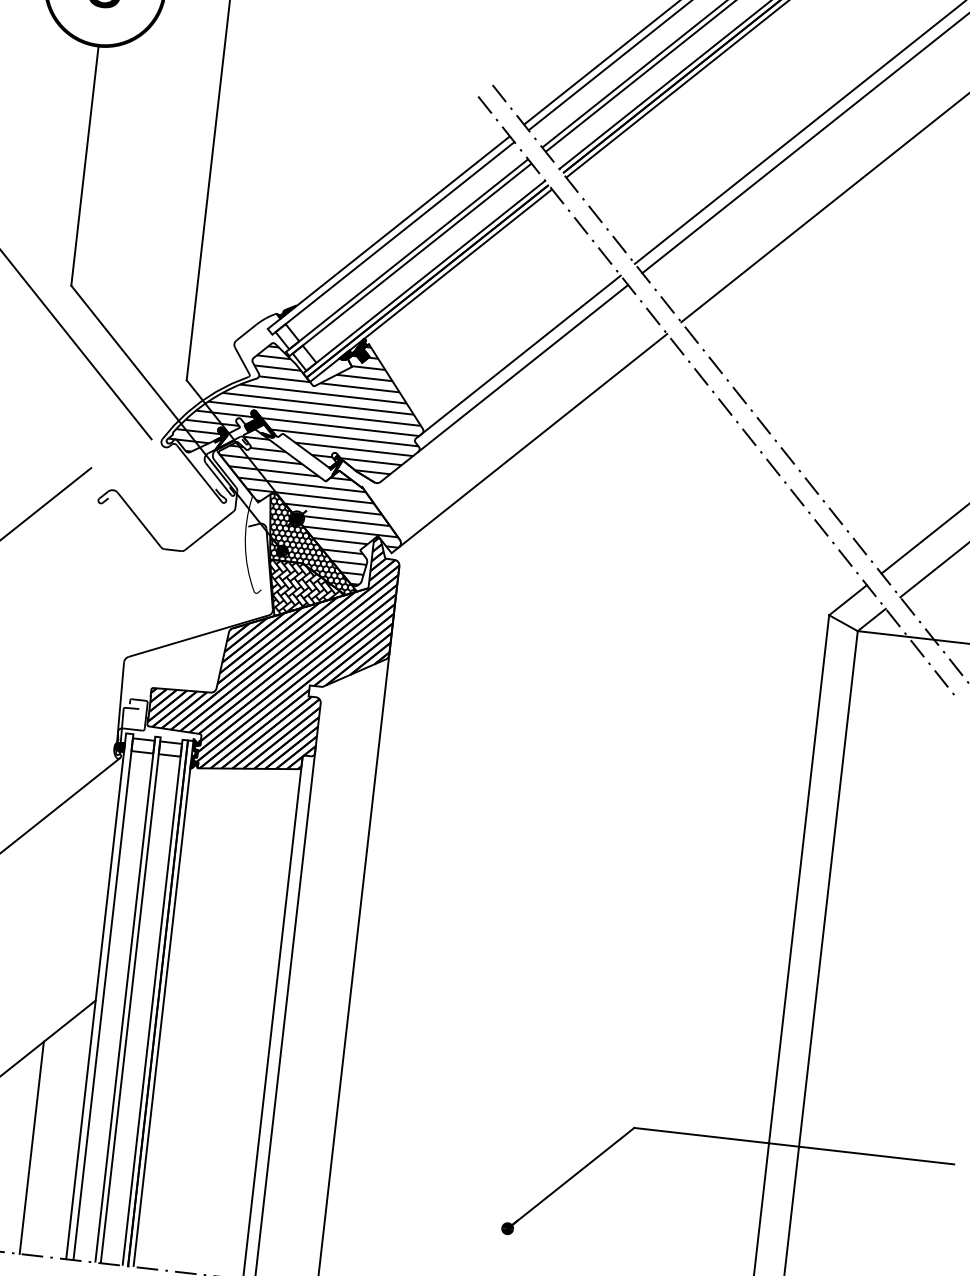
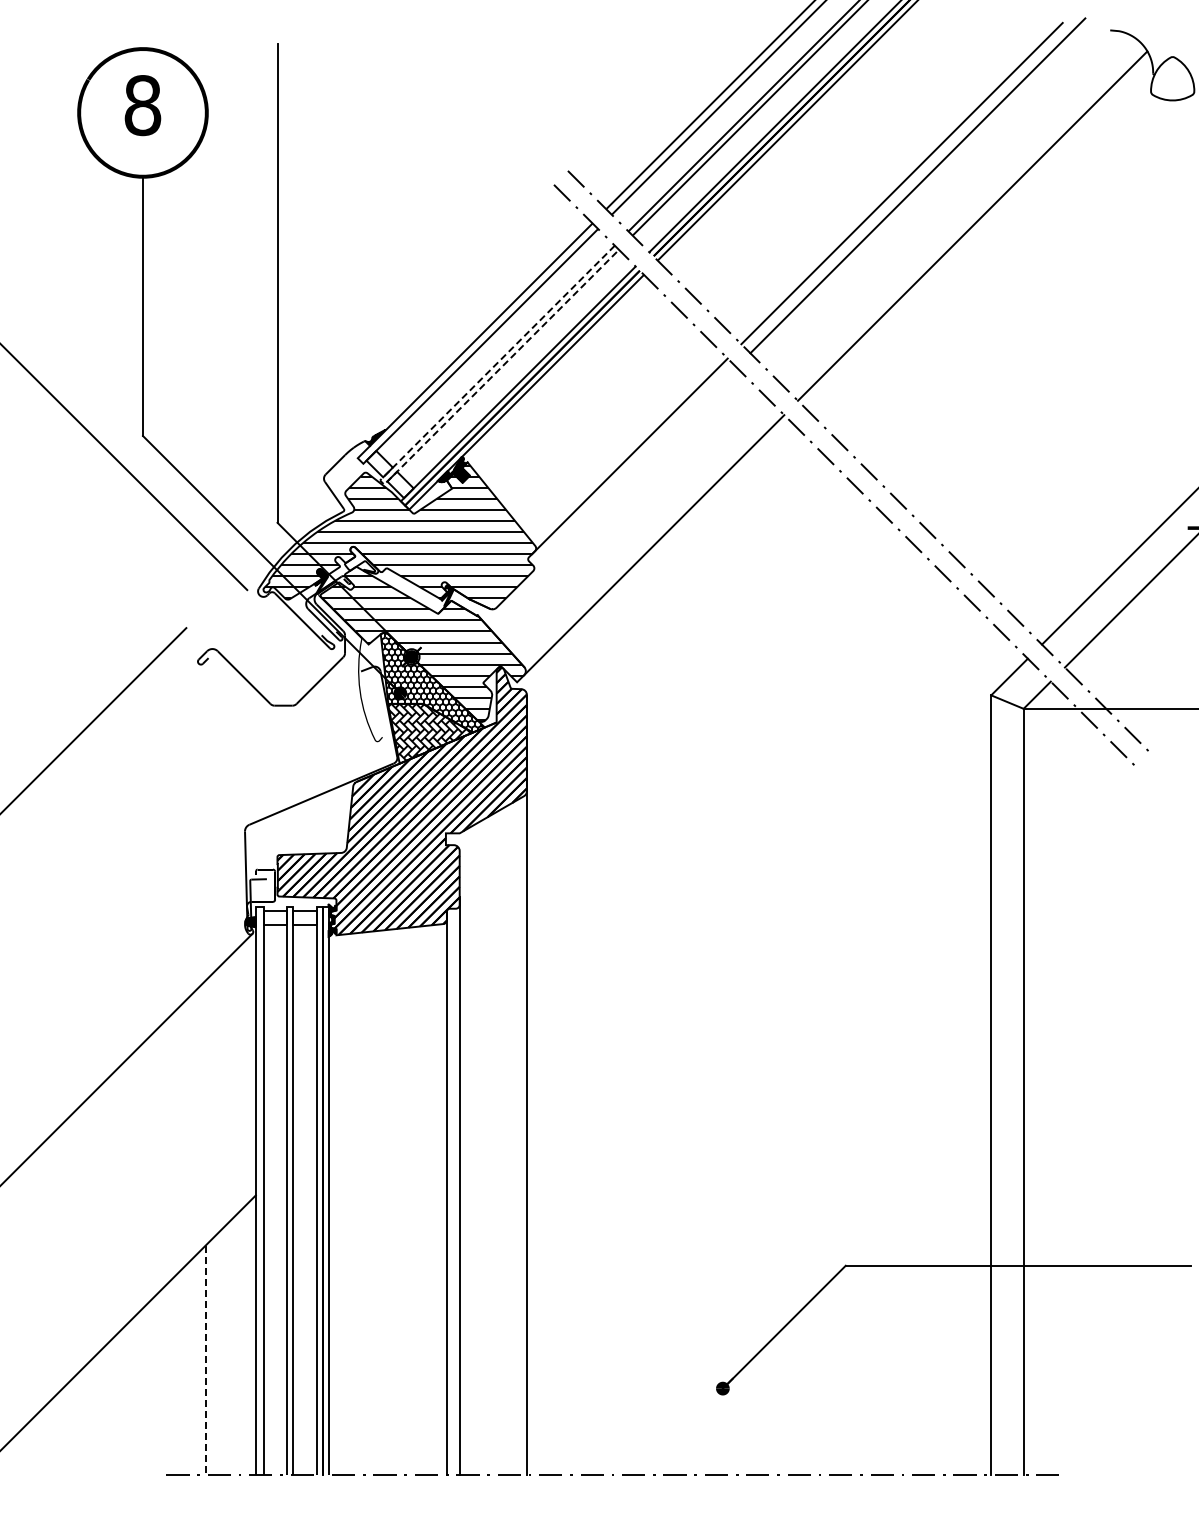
line: (288, 354) -> (382, 482), solid -> dashed
line: (522, 368) -> (634, 469), removed
hatch: (260, 423) -> (361, 560), removed
line: (31, 1148) -> (205, 1360), solid -> dashed

